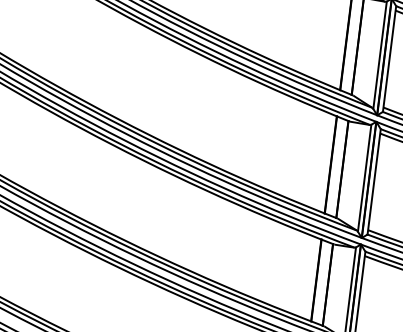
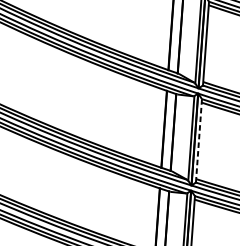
line: (374, 181) -> (199, 140), solid -> dashed

